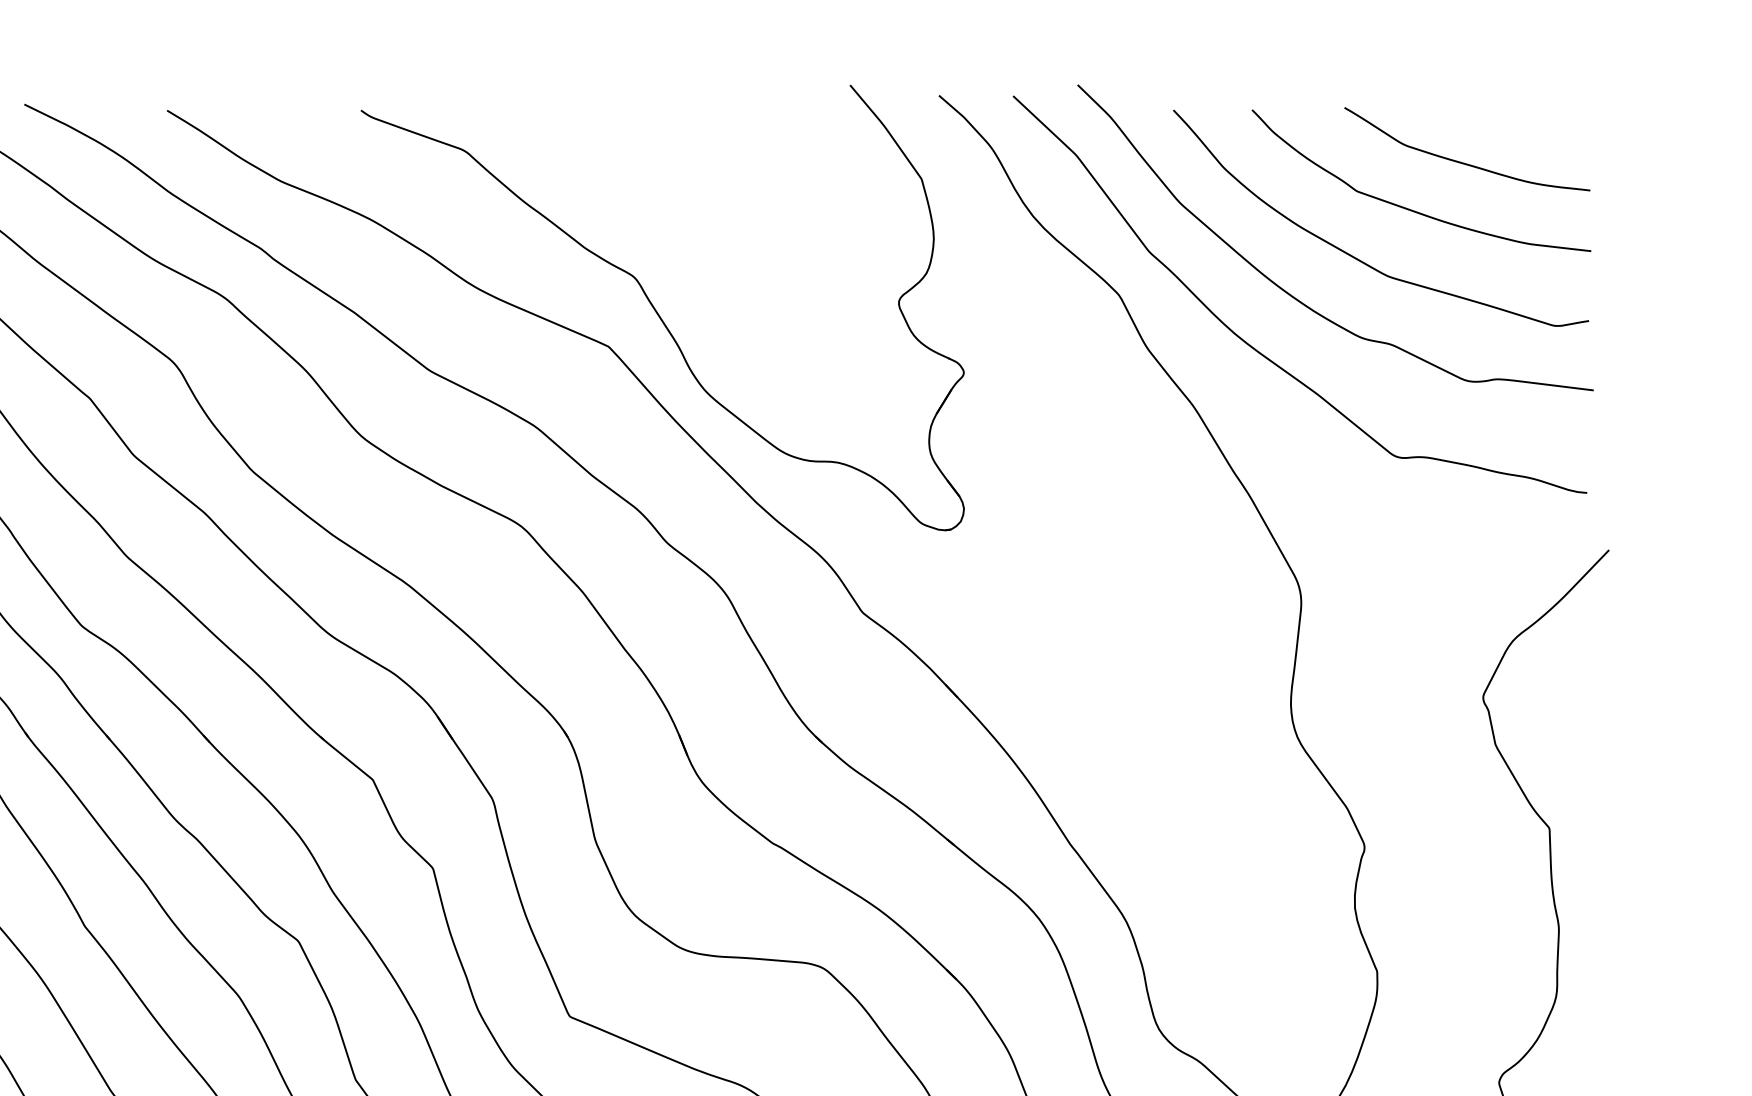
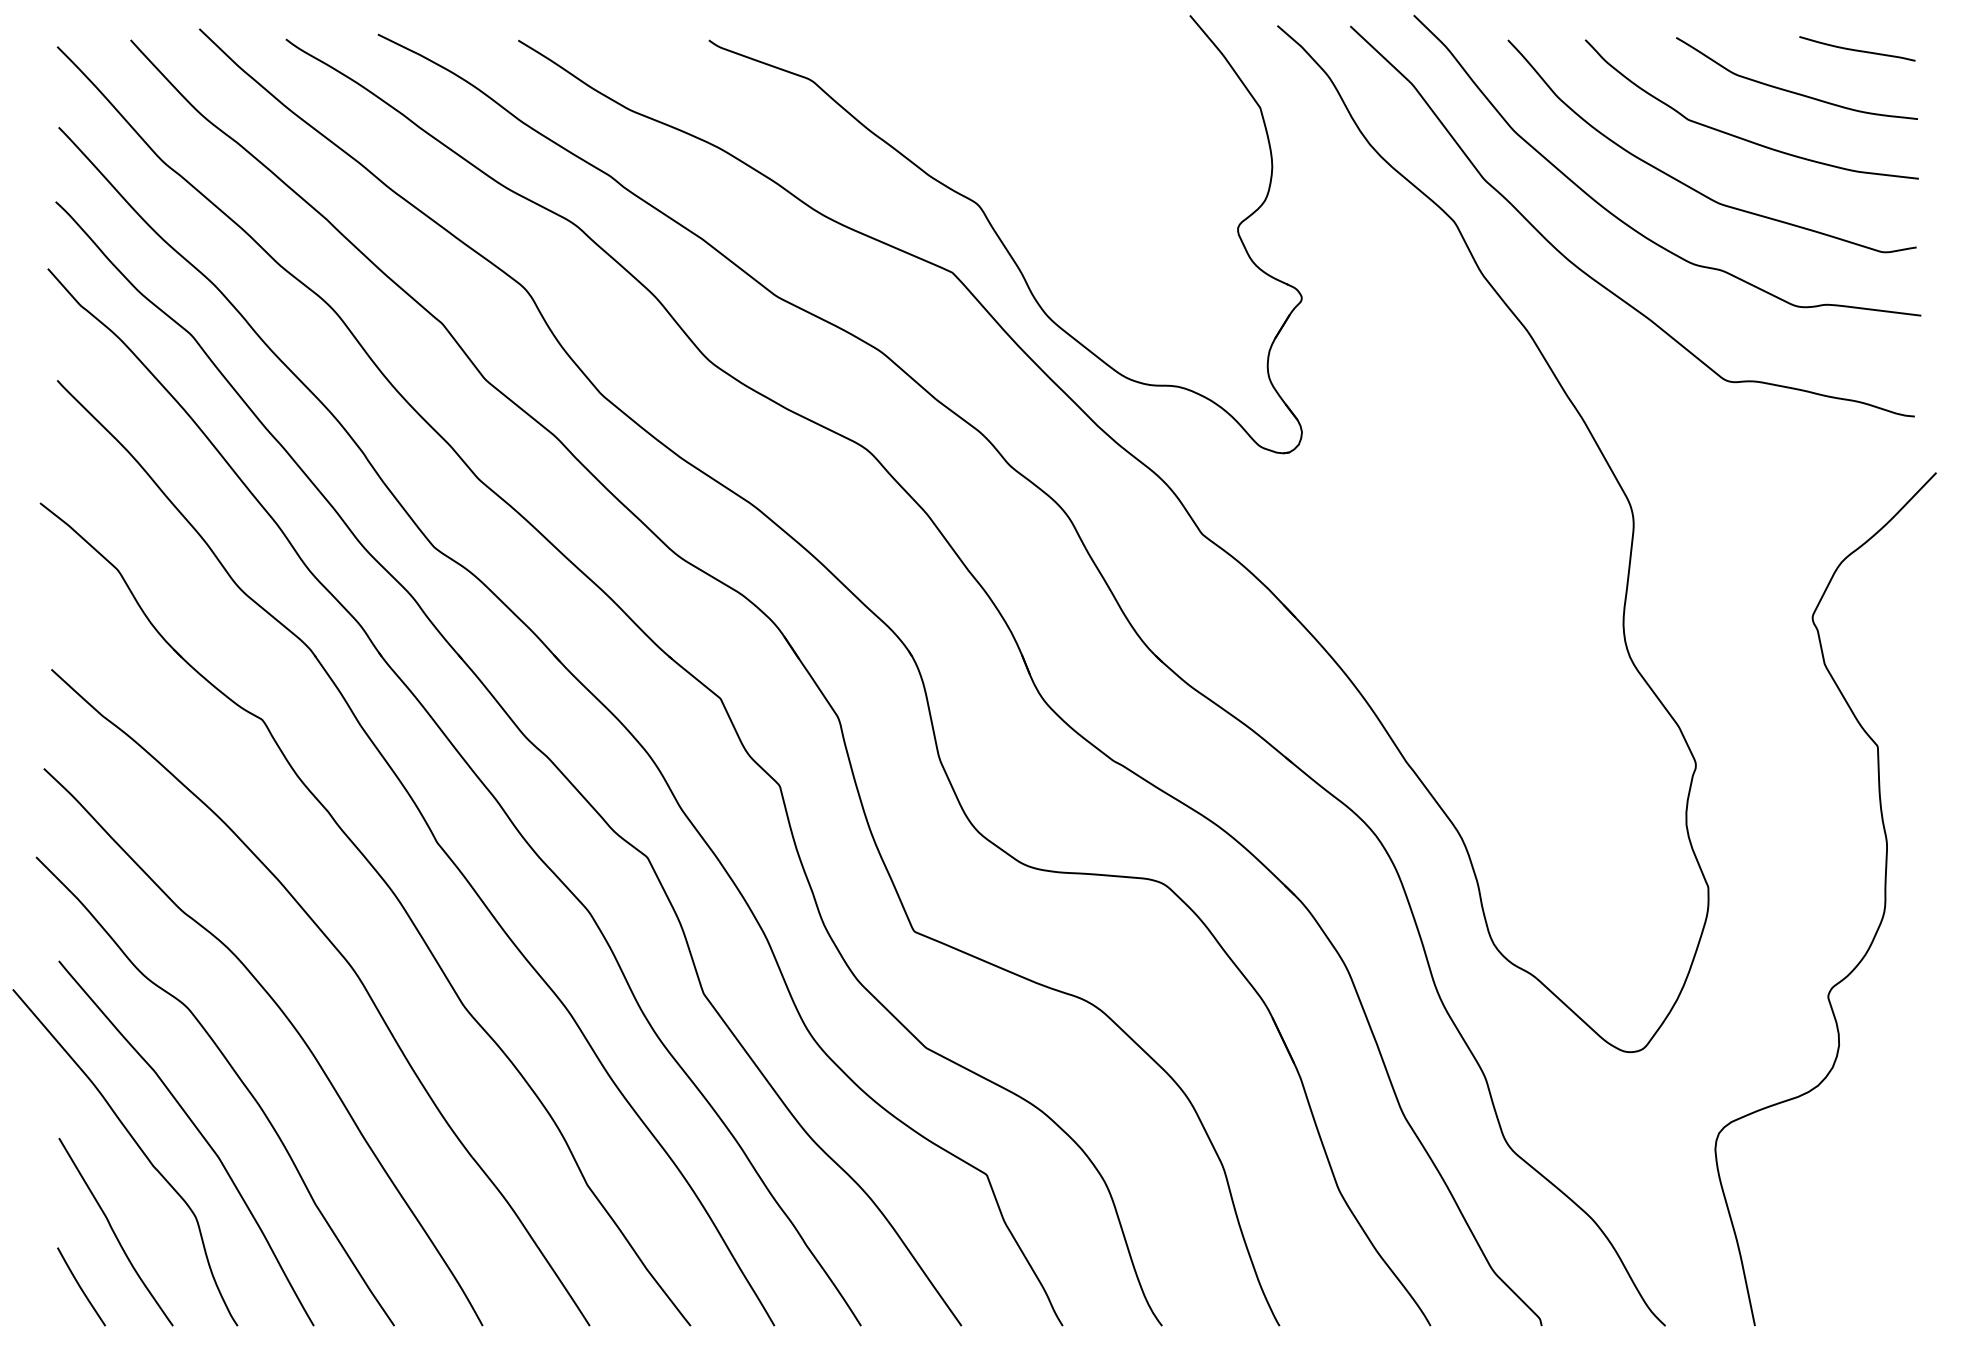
curve: (1528, 119) -> (1857, 49), added

